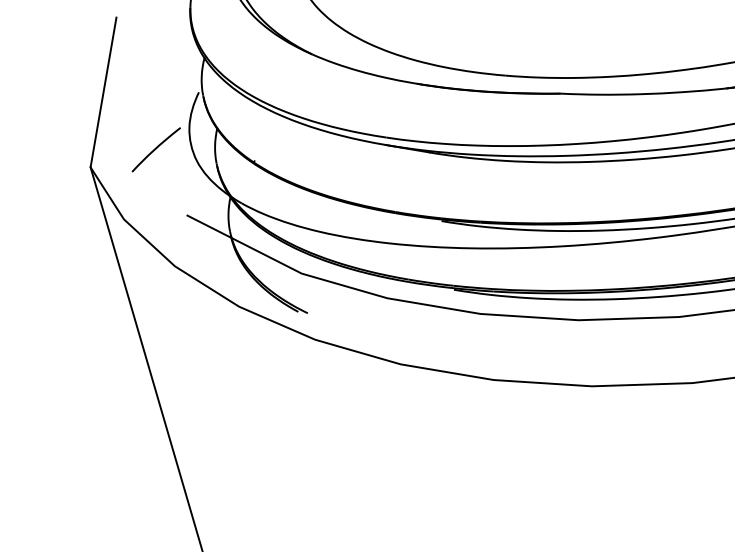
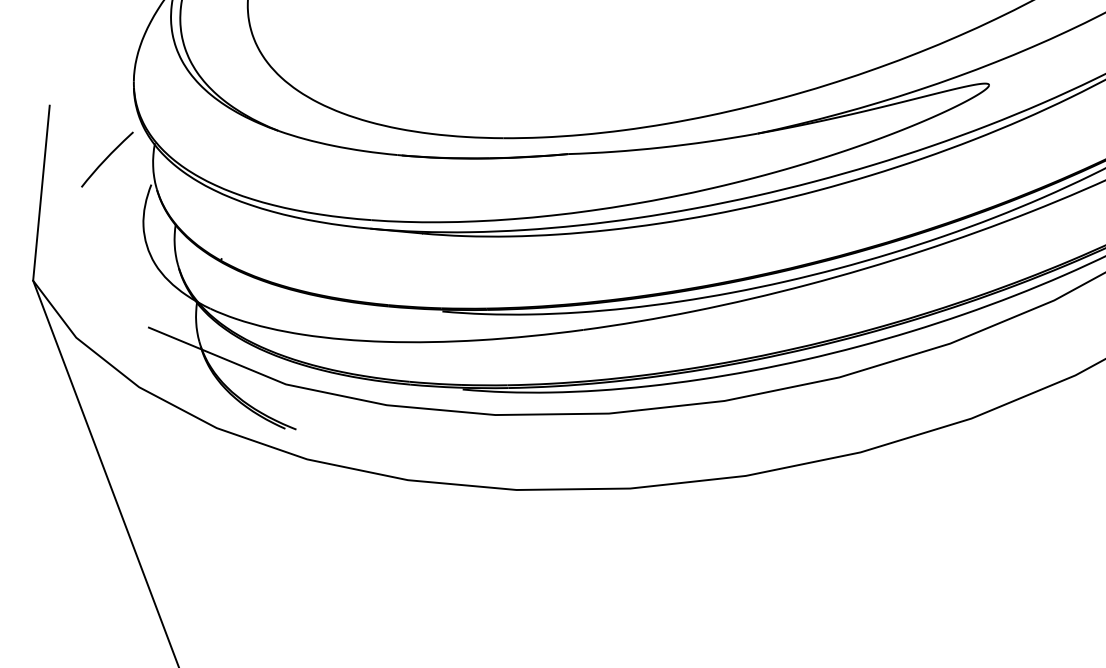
curve: (156, 148) -> (107, 158), moved

